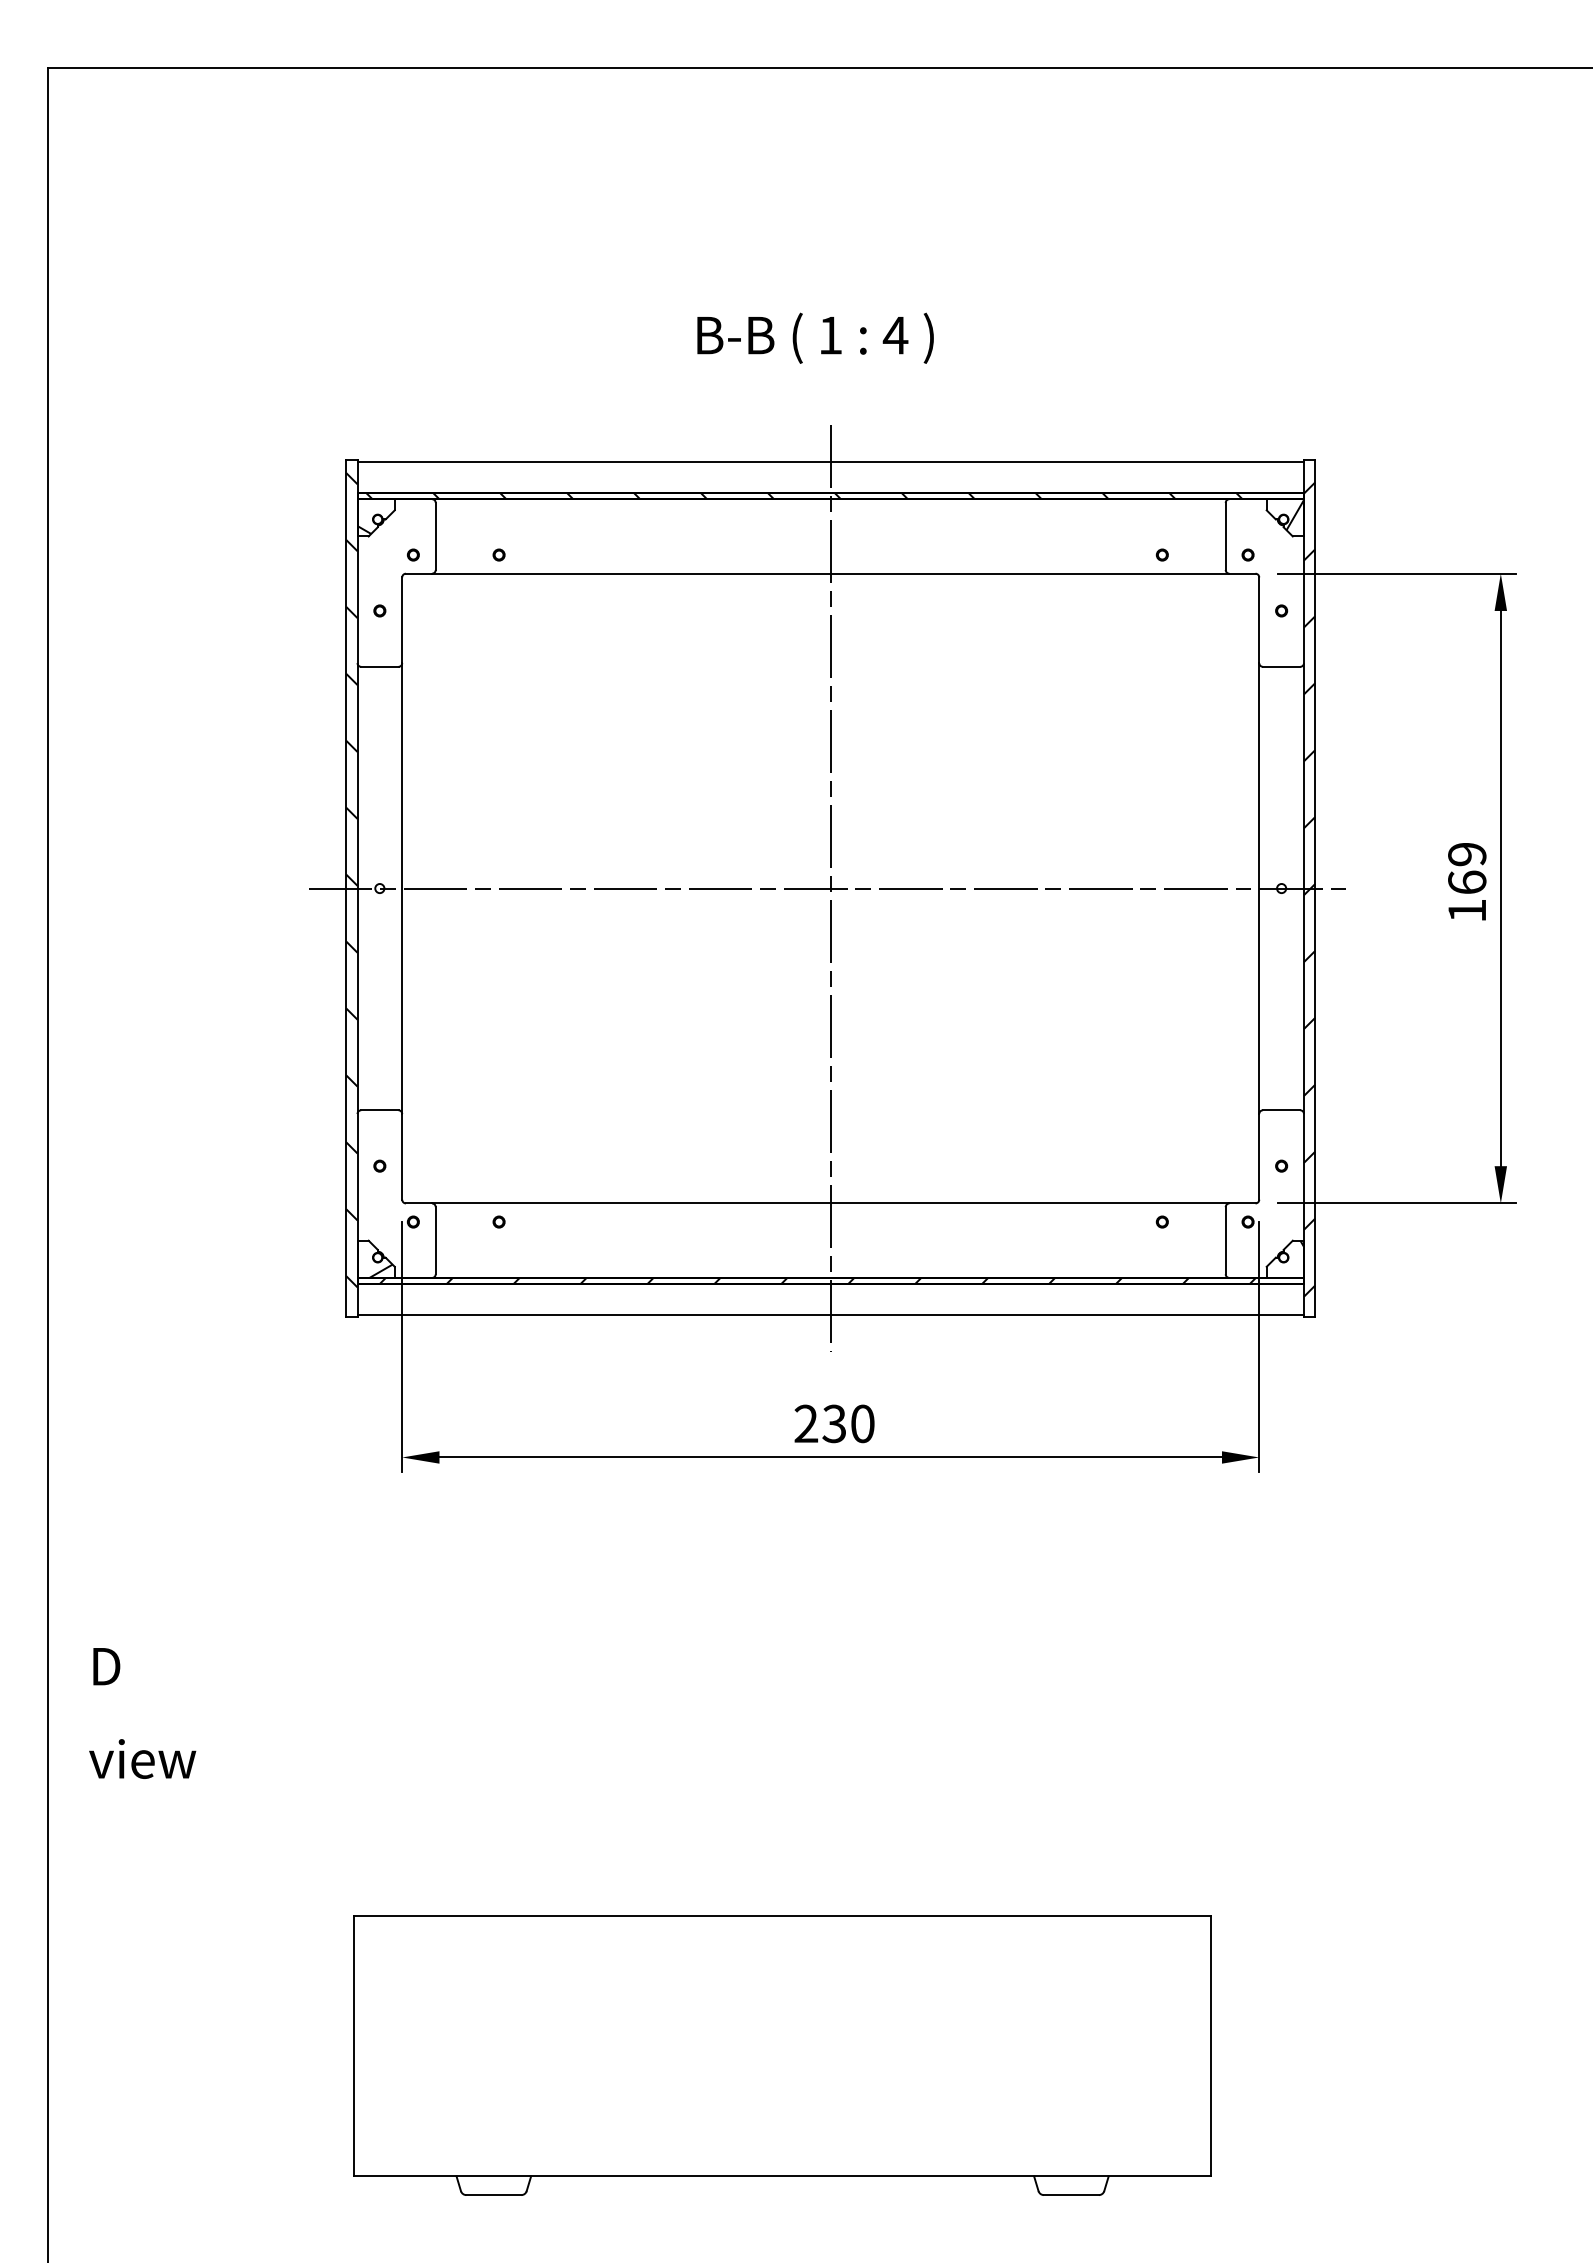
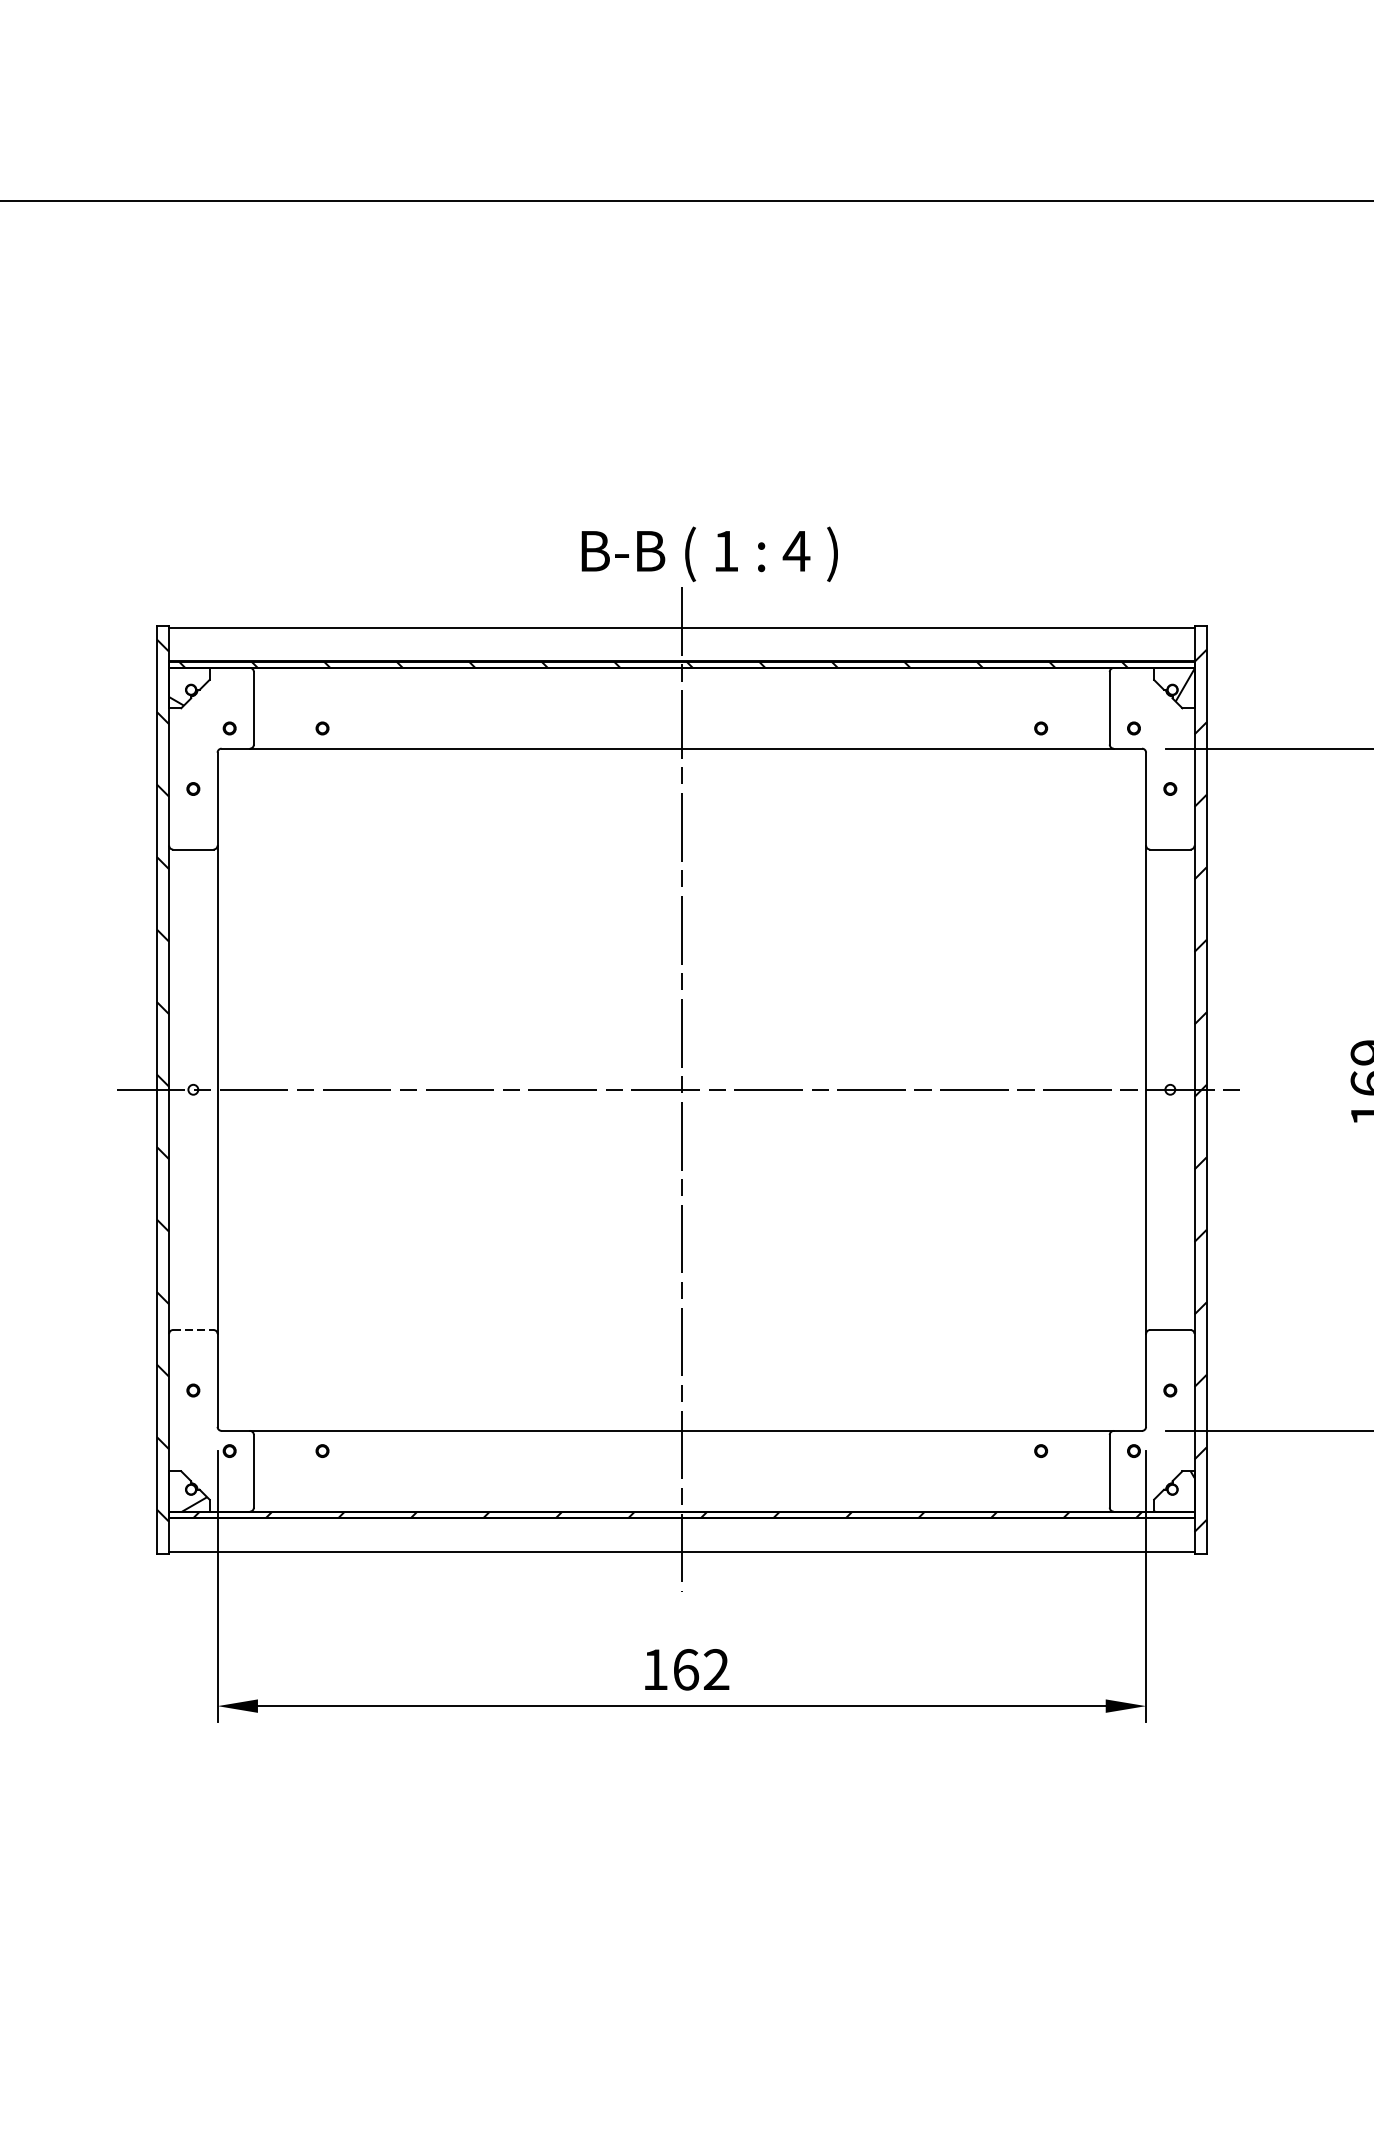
text: (815, 337) -> (709, 553), moved
line: (379, 1110) -> (192, 1330), solid -> dashed
text: (834, 1423) -> (685, 1669), 230 -> 162

